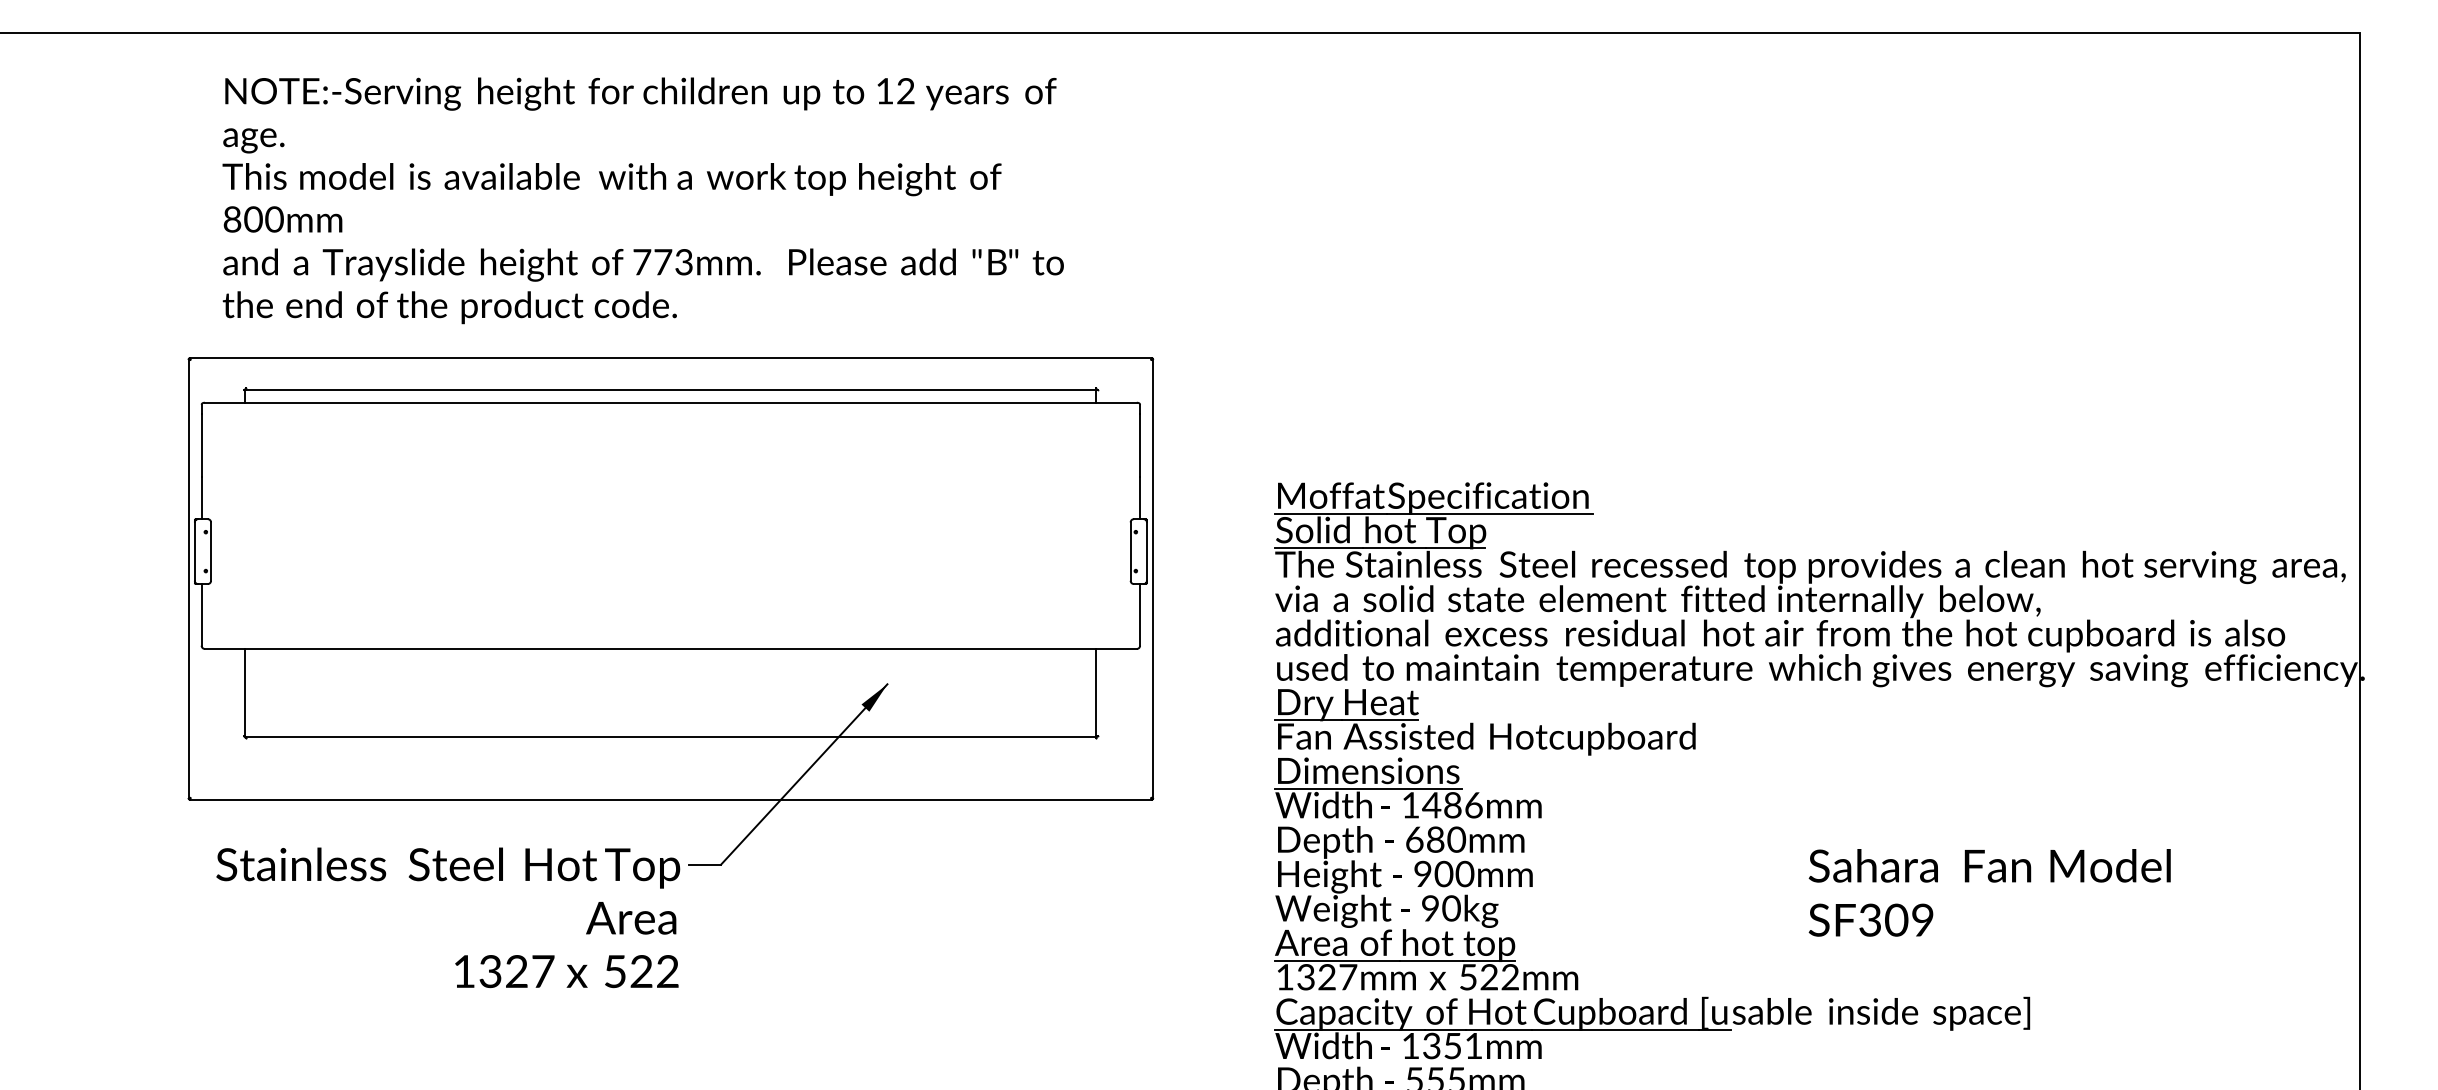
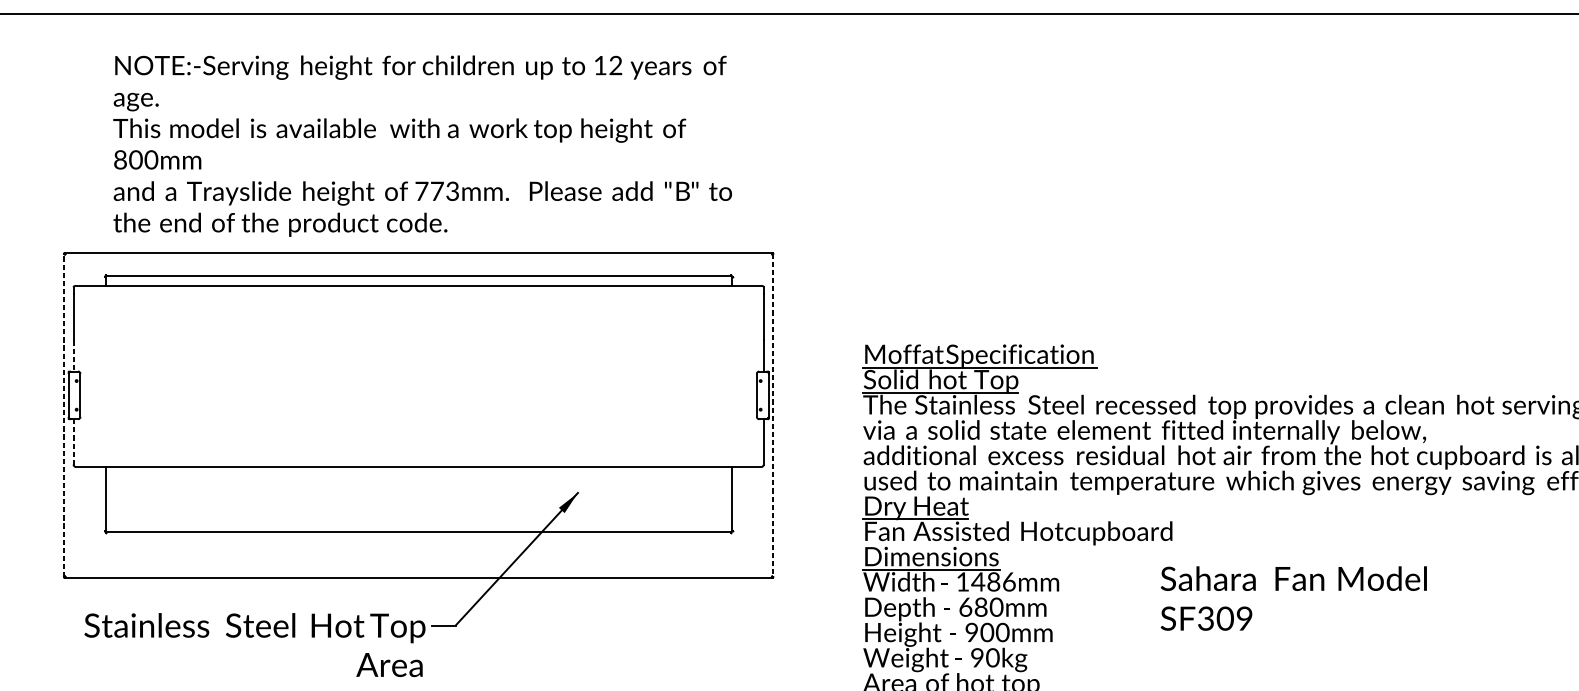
text: (642, 200) -> (422, 145), moved
line: (201, 498) -> (73, 356), solid -> dashed
line: (188, 578) -> (63, 415), solid -> dashed
line: (1153, 578) -> (773, 415), solid -> dashed
line: (201, 614) -> (73, 441), solid -> dashed
text: (1989, 892) -> (1293, 598), moved

